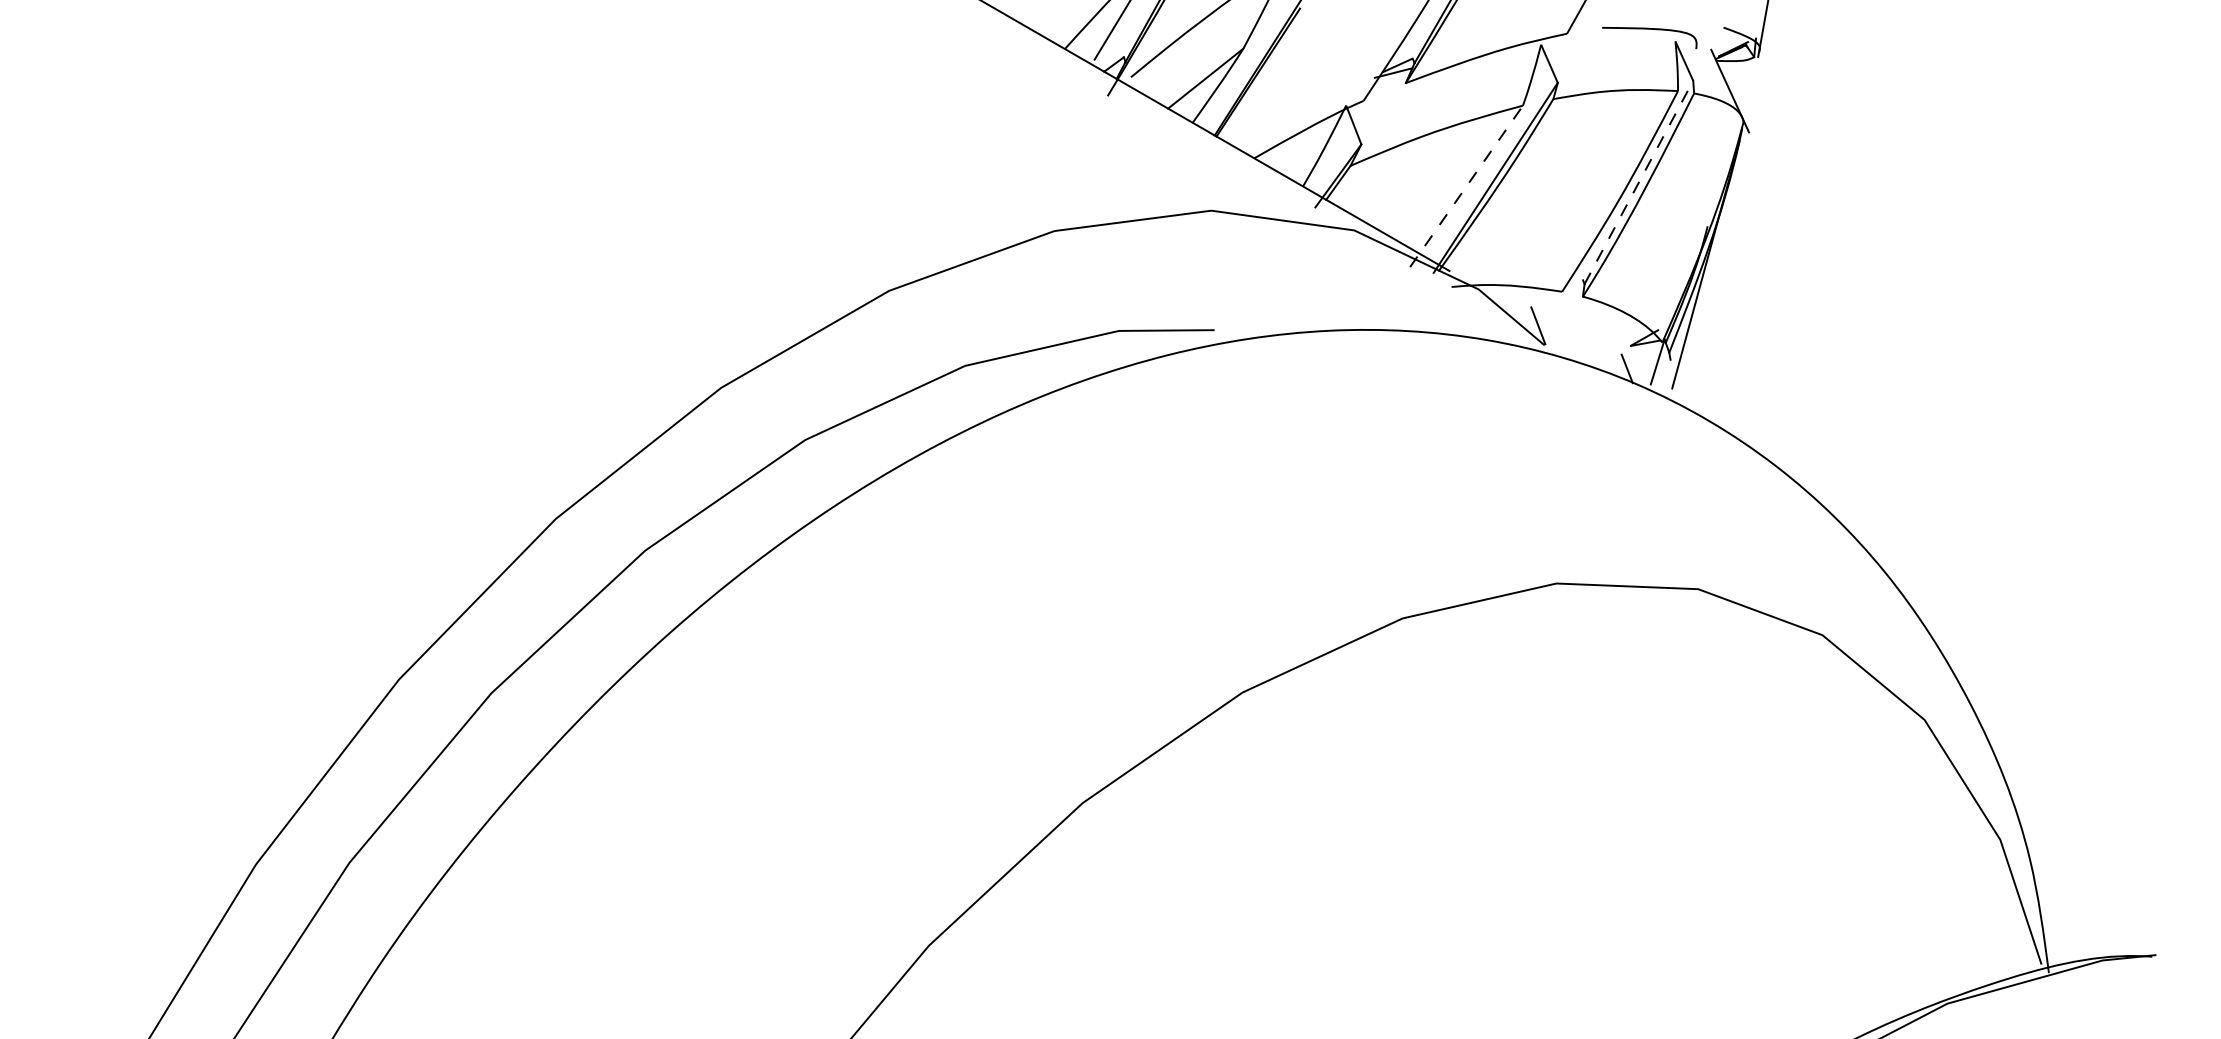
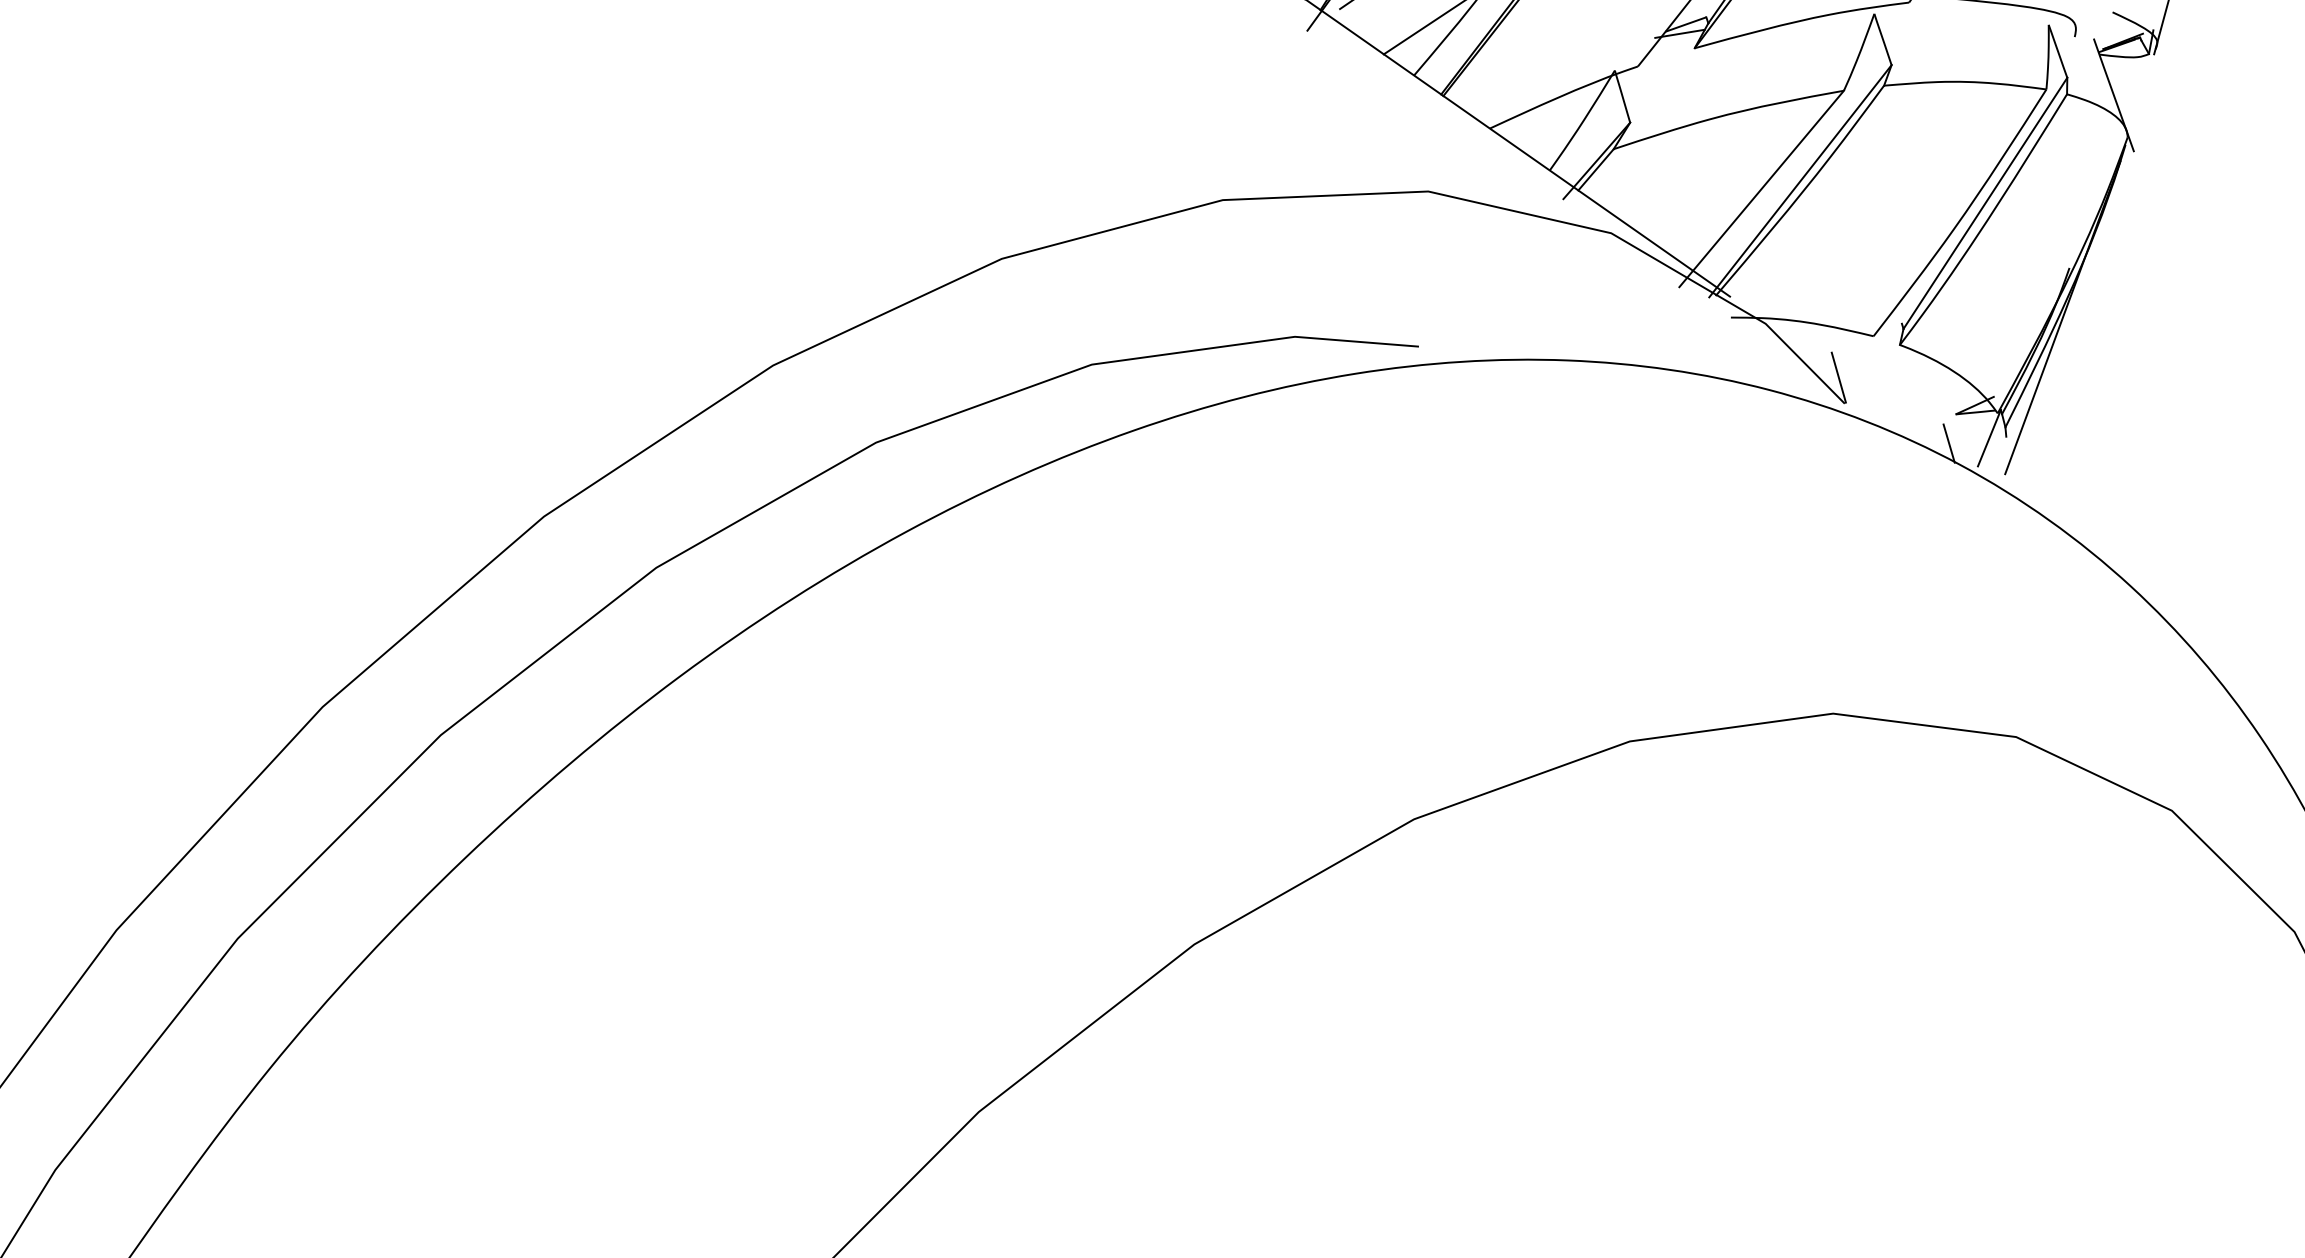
line: (1639, 182) -> (1986, 203), dashed -> solid
line: (1466, 186) -> (1761, 189), dashed -> solid

